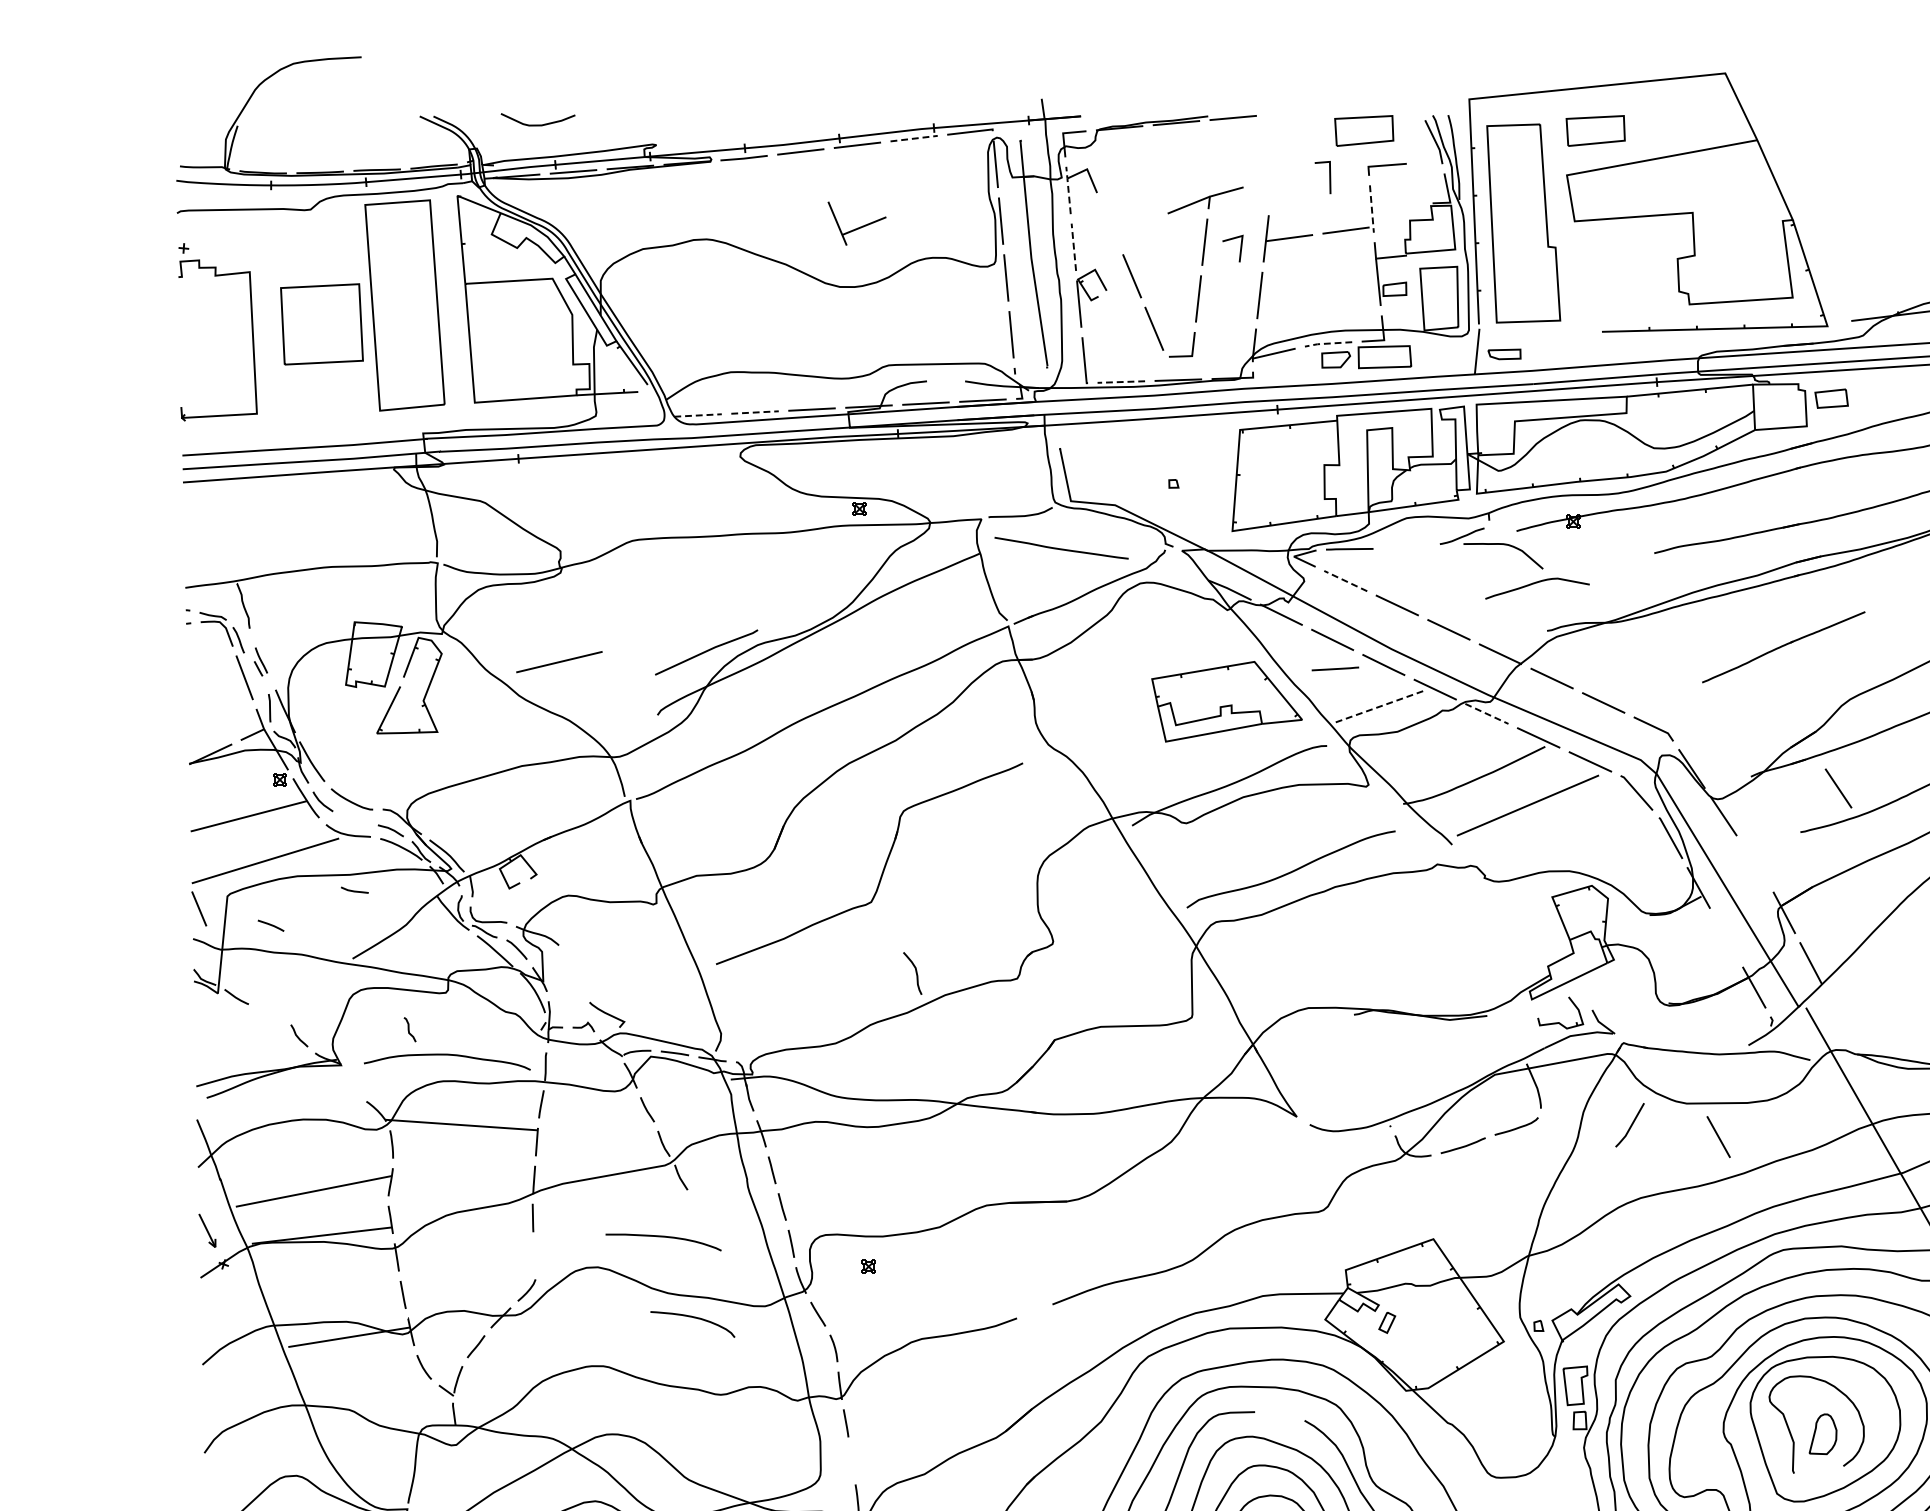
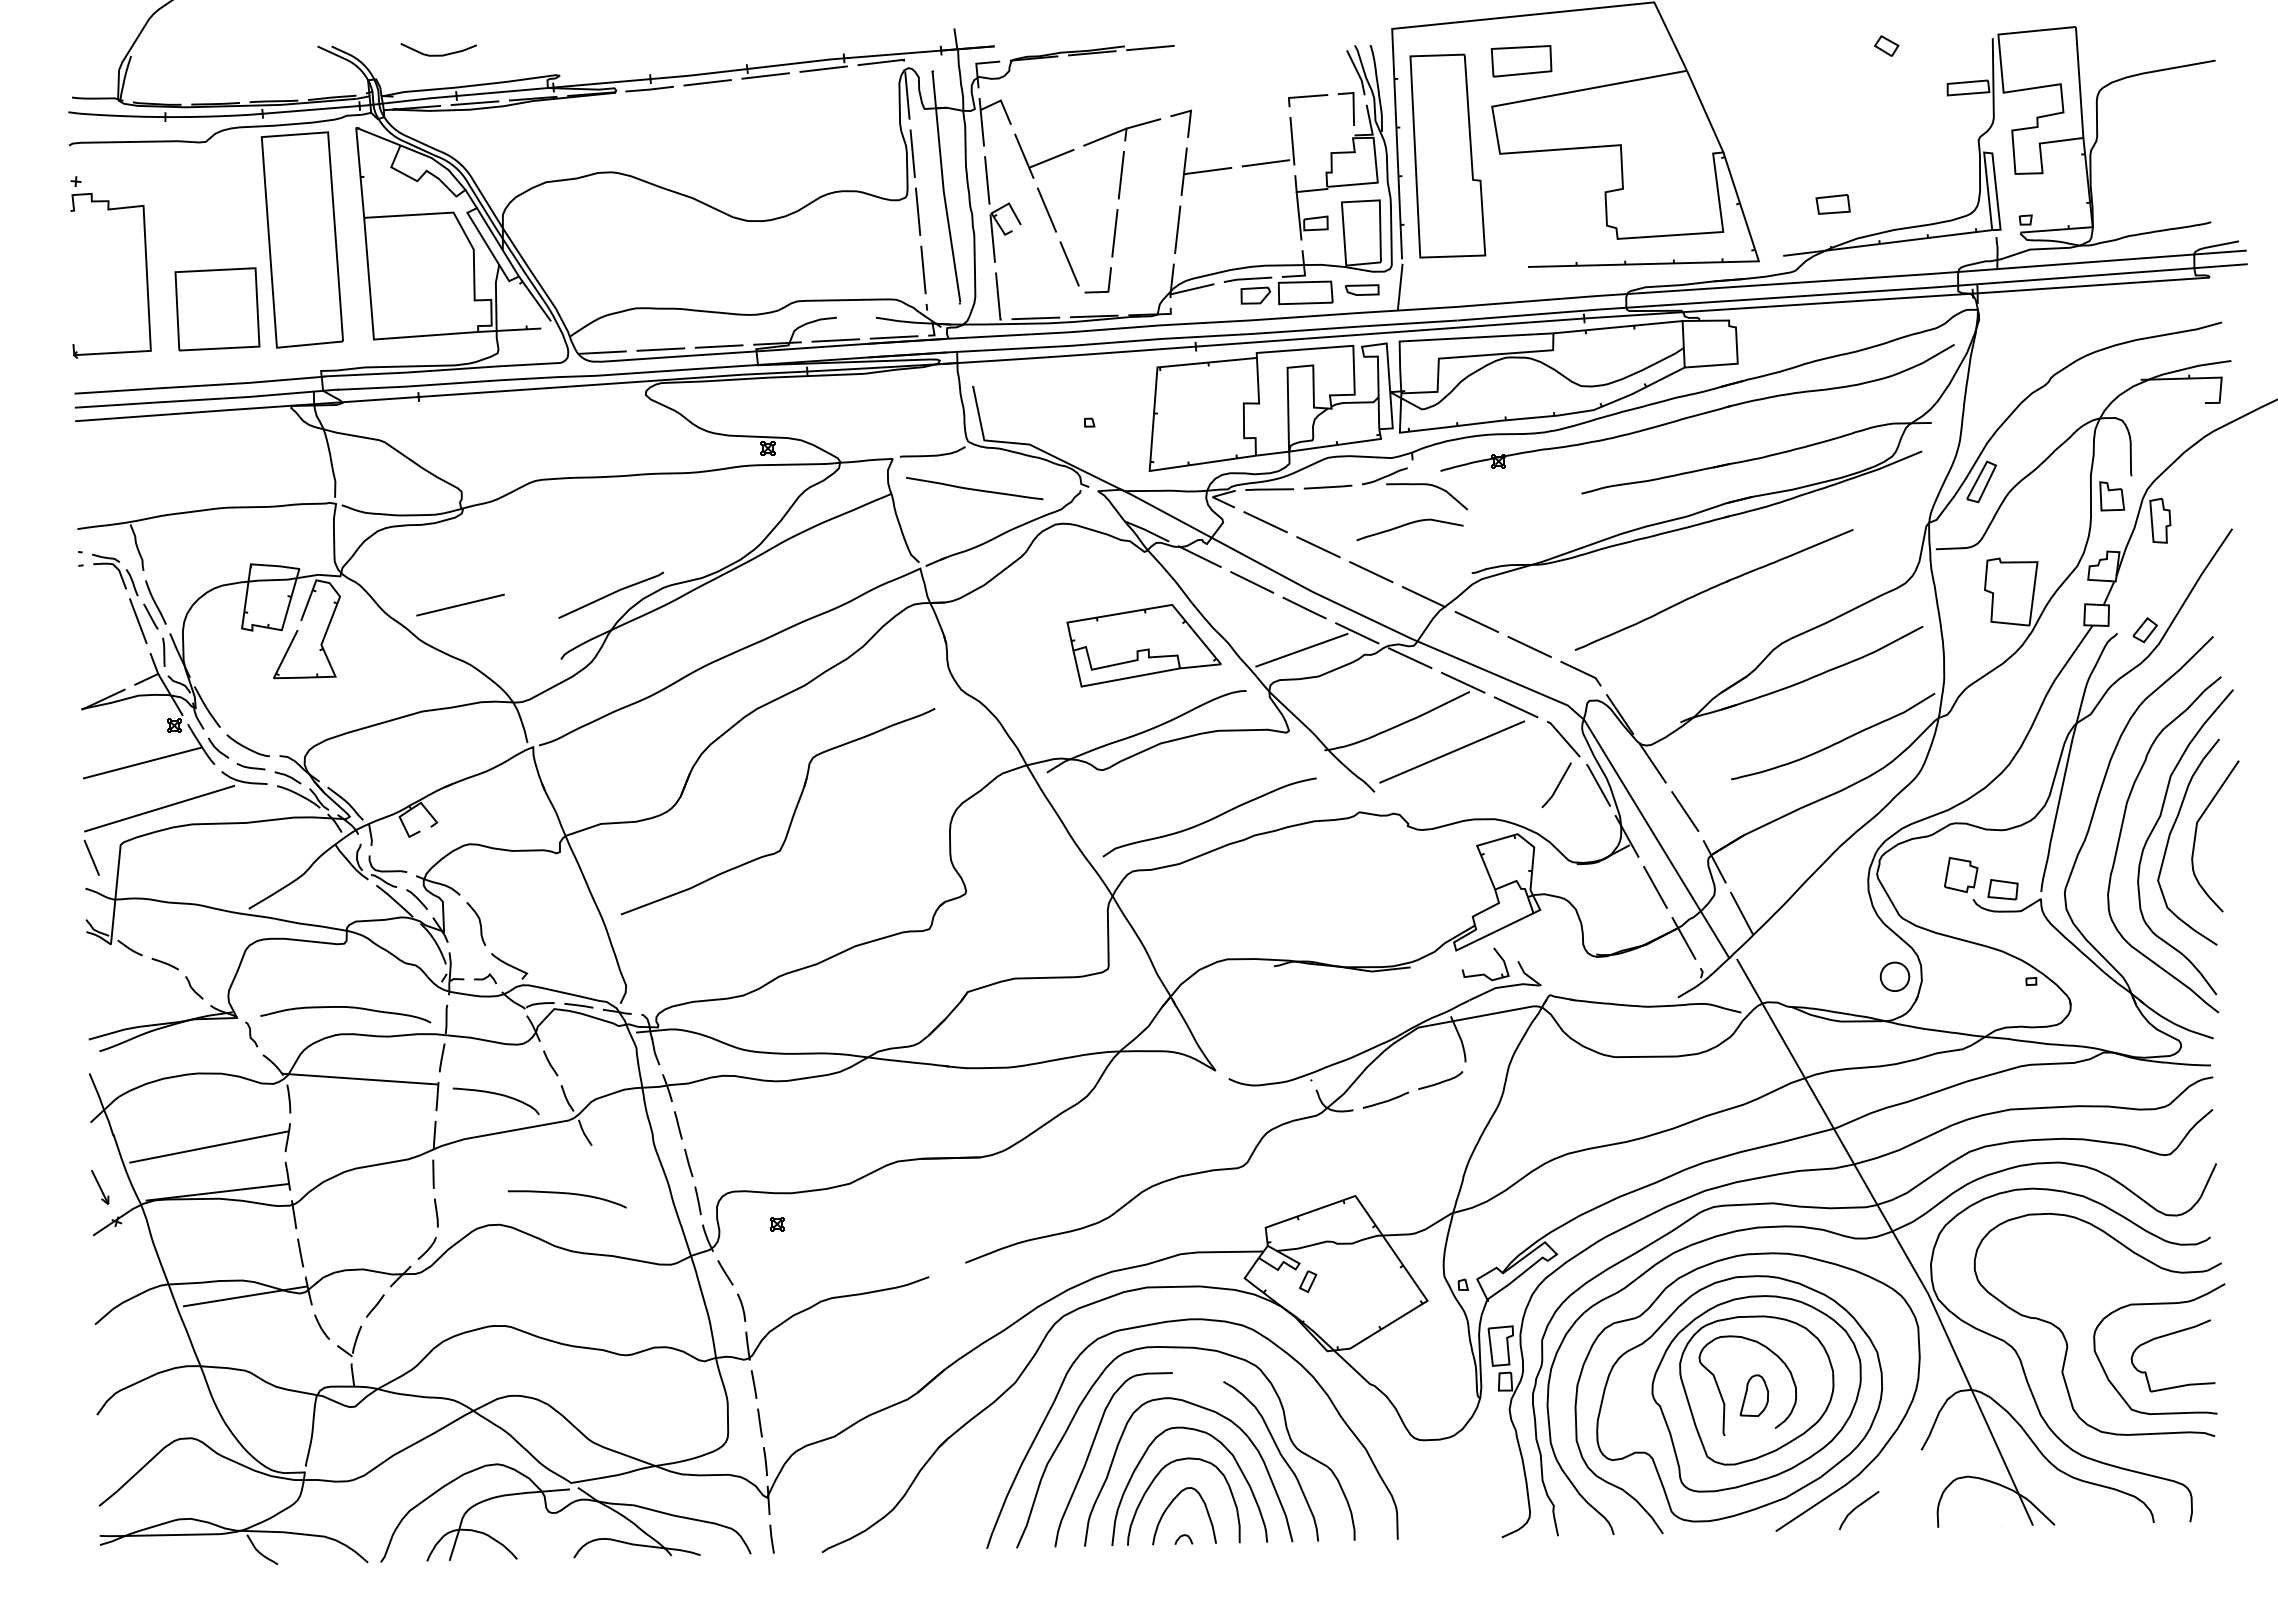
part: (1364, 131) -> (1284, 61), removed
line: (914, 138) -> (824, 69), dashed -> solid
line: (1329, 177) -> (1352, 108), moved
line: (1068, 188) -> (981, 120), dashed -> solid
line: (1371, 209) -> (1292, 141), dashed -> solid
part: (857, 222) -> (1044, 155), moved
line: (1074, 246) -> (987, 179), dashed -> solid
line: (1240, 248) -> (1188, 123), moved
part: (322, 324) -> (217, 309), moved
line: (1327, 344) -> (1246, 279), dashed -> solid
part: (1503, 353) -> (1361, 289), moved
line: (1120, 382) -> (1035, 318), dashed -> solid
part: (1831, 398) -> (1832, 204), moved
line: (755, 412) -> (661, 349), dashed -> solid
line: (699, 415) -> (603, 352), dashed -> solid
line: (1345, 580) -> (1265, 521), dashed -> solid
curve: (1537, 583) -> (1409, 524), moved
part: (1783, 646) -> (1713, 589), size x1.67
part: (260, 661) -> (154, 604), size x1.67
line: (1334, 668) -> (1327, 486), moved
line: (1381, 706) -> (1302, 650), dashed -> solid
line: (1487, 714) -> (1410, 658), dashed -> solid
line: (1838, 788) -> (1685, 811), moved
curve: (353, 890) -> (249, 766), moved
line: (270, 925) -> (164, 963), moved
curve: (915, 973) -> (479, 923), moved
curve: (409, 1029) -> (251, 1034), moved
line: (1630, 1125) -> (1557, 785), moved
line: (1718, 1137) -> (1655, 887), moved
line: (535, 1255) -> (436, 1212), added
curve: (695, 1318) -> (498, 1095), moved
line: (851, 1460) -> (759, 1422), added

